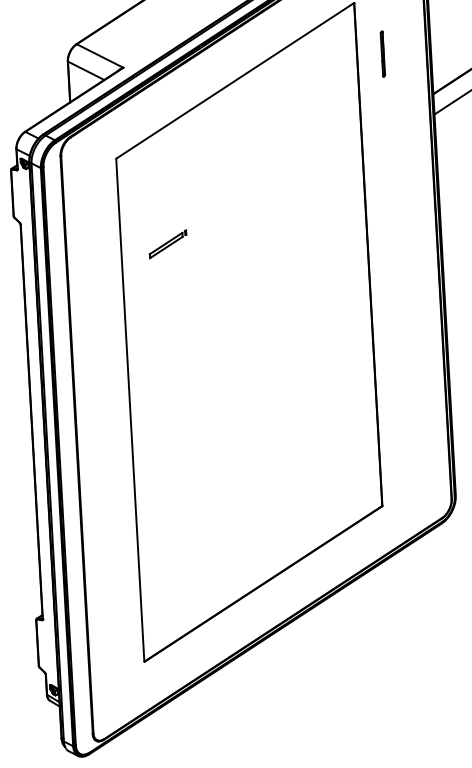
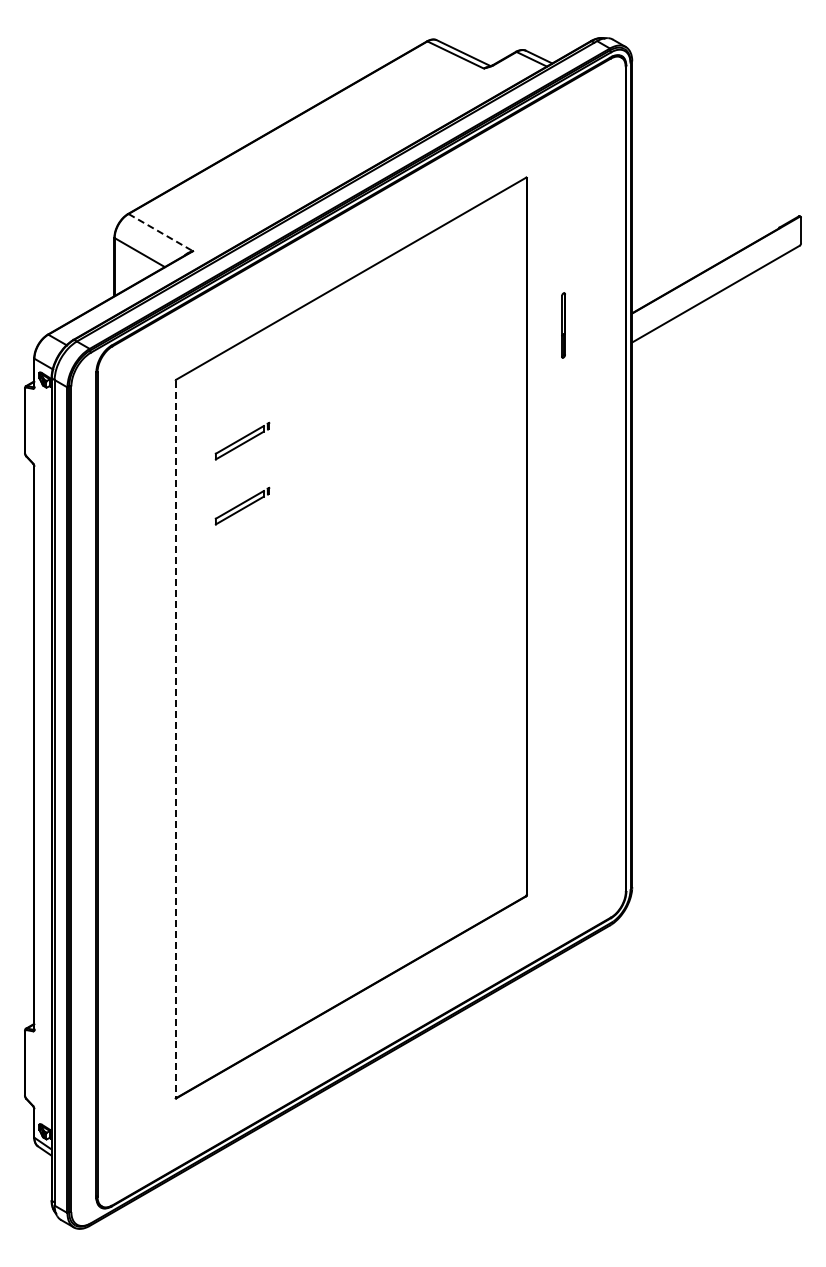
line: (382, 54) -> (562, 325), moved
line: (100, 55) -> (161, 232), solid -> dashed
part: (165, 198) -> (242, 440), added
line: (130, 410) -> (175, 739), solid -> dashed

